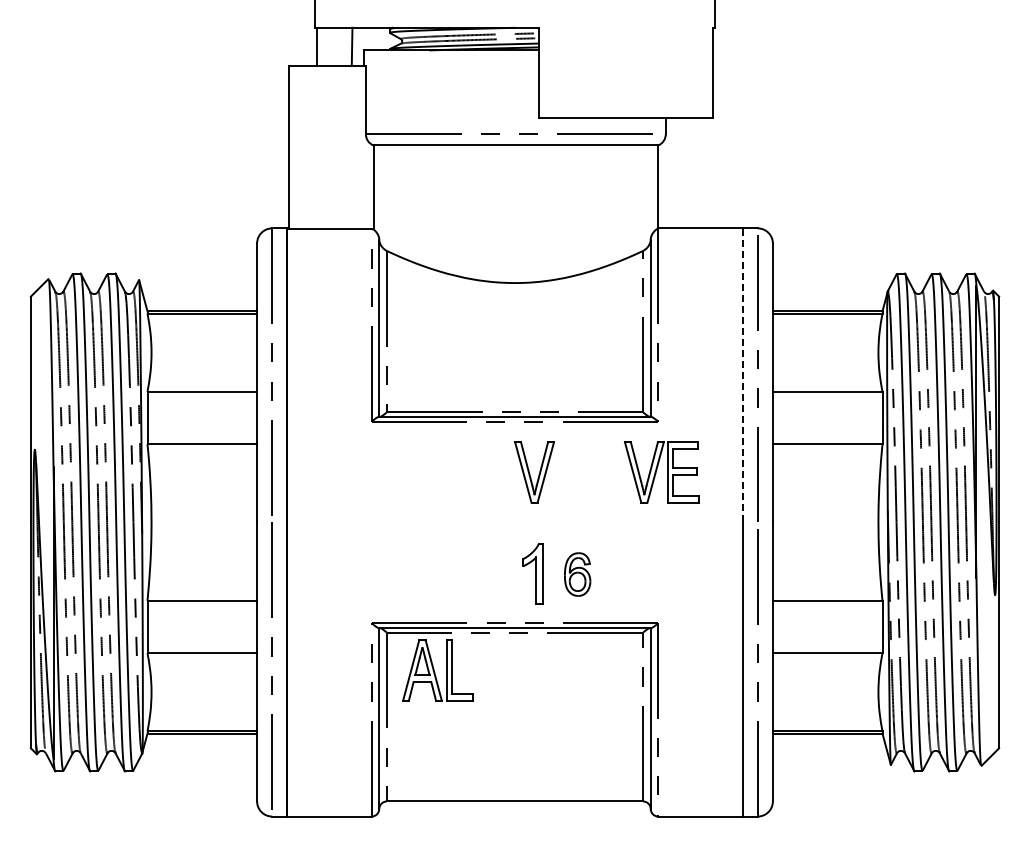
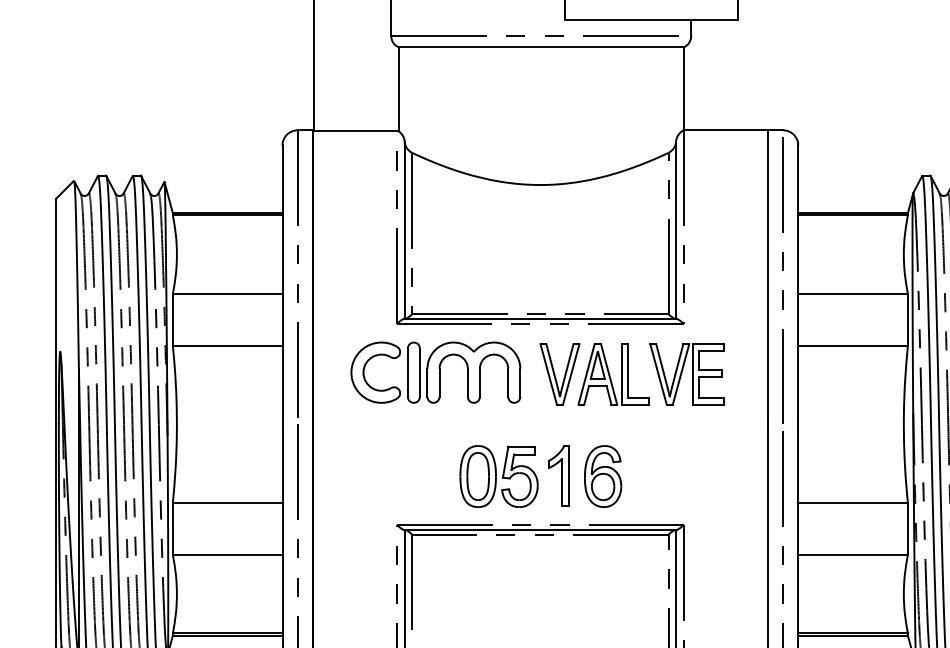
line: (742, 374) -> (767, 276), dashed -> solid
part: (410, 470) -> (435, 372), added
part: (473, 574) -> (498, 476), added
part: (577, 574) -> (602, 476), size x1.43
part: (437, 670) -> (612, 374), moved

